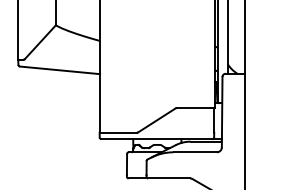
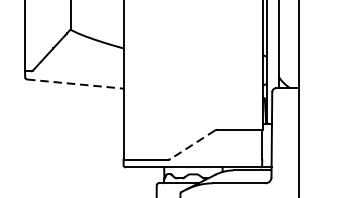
line: (60, 70) -> (76, 84), solid -> dashed
line: (156, 120) -> (192, 144), solid -> dashed

